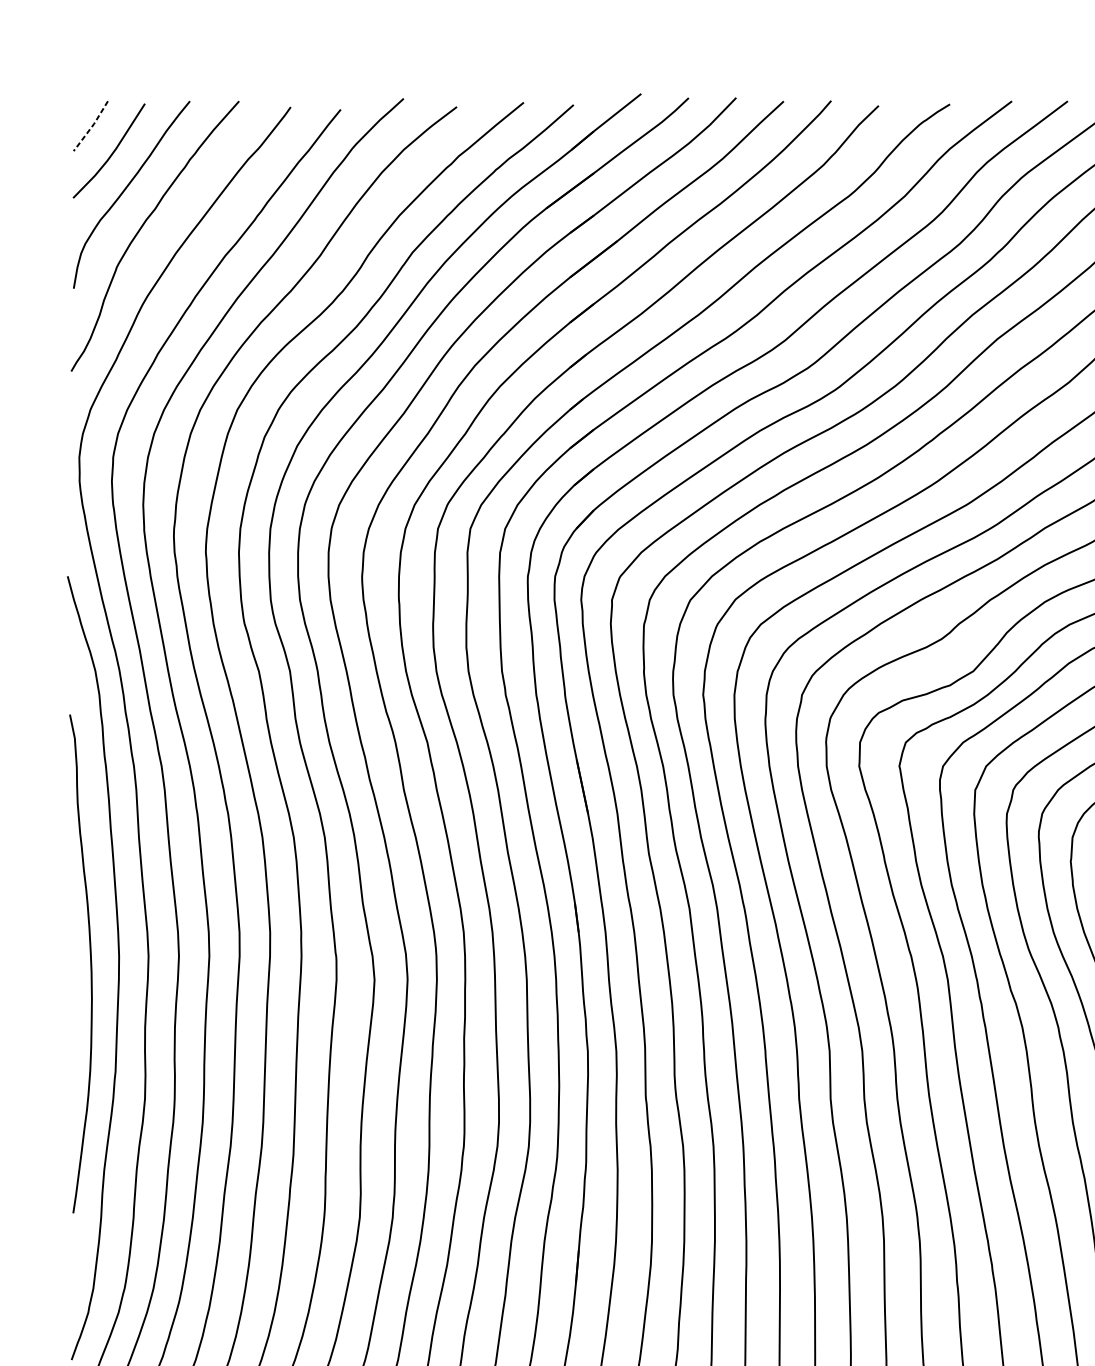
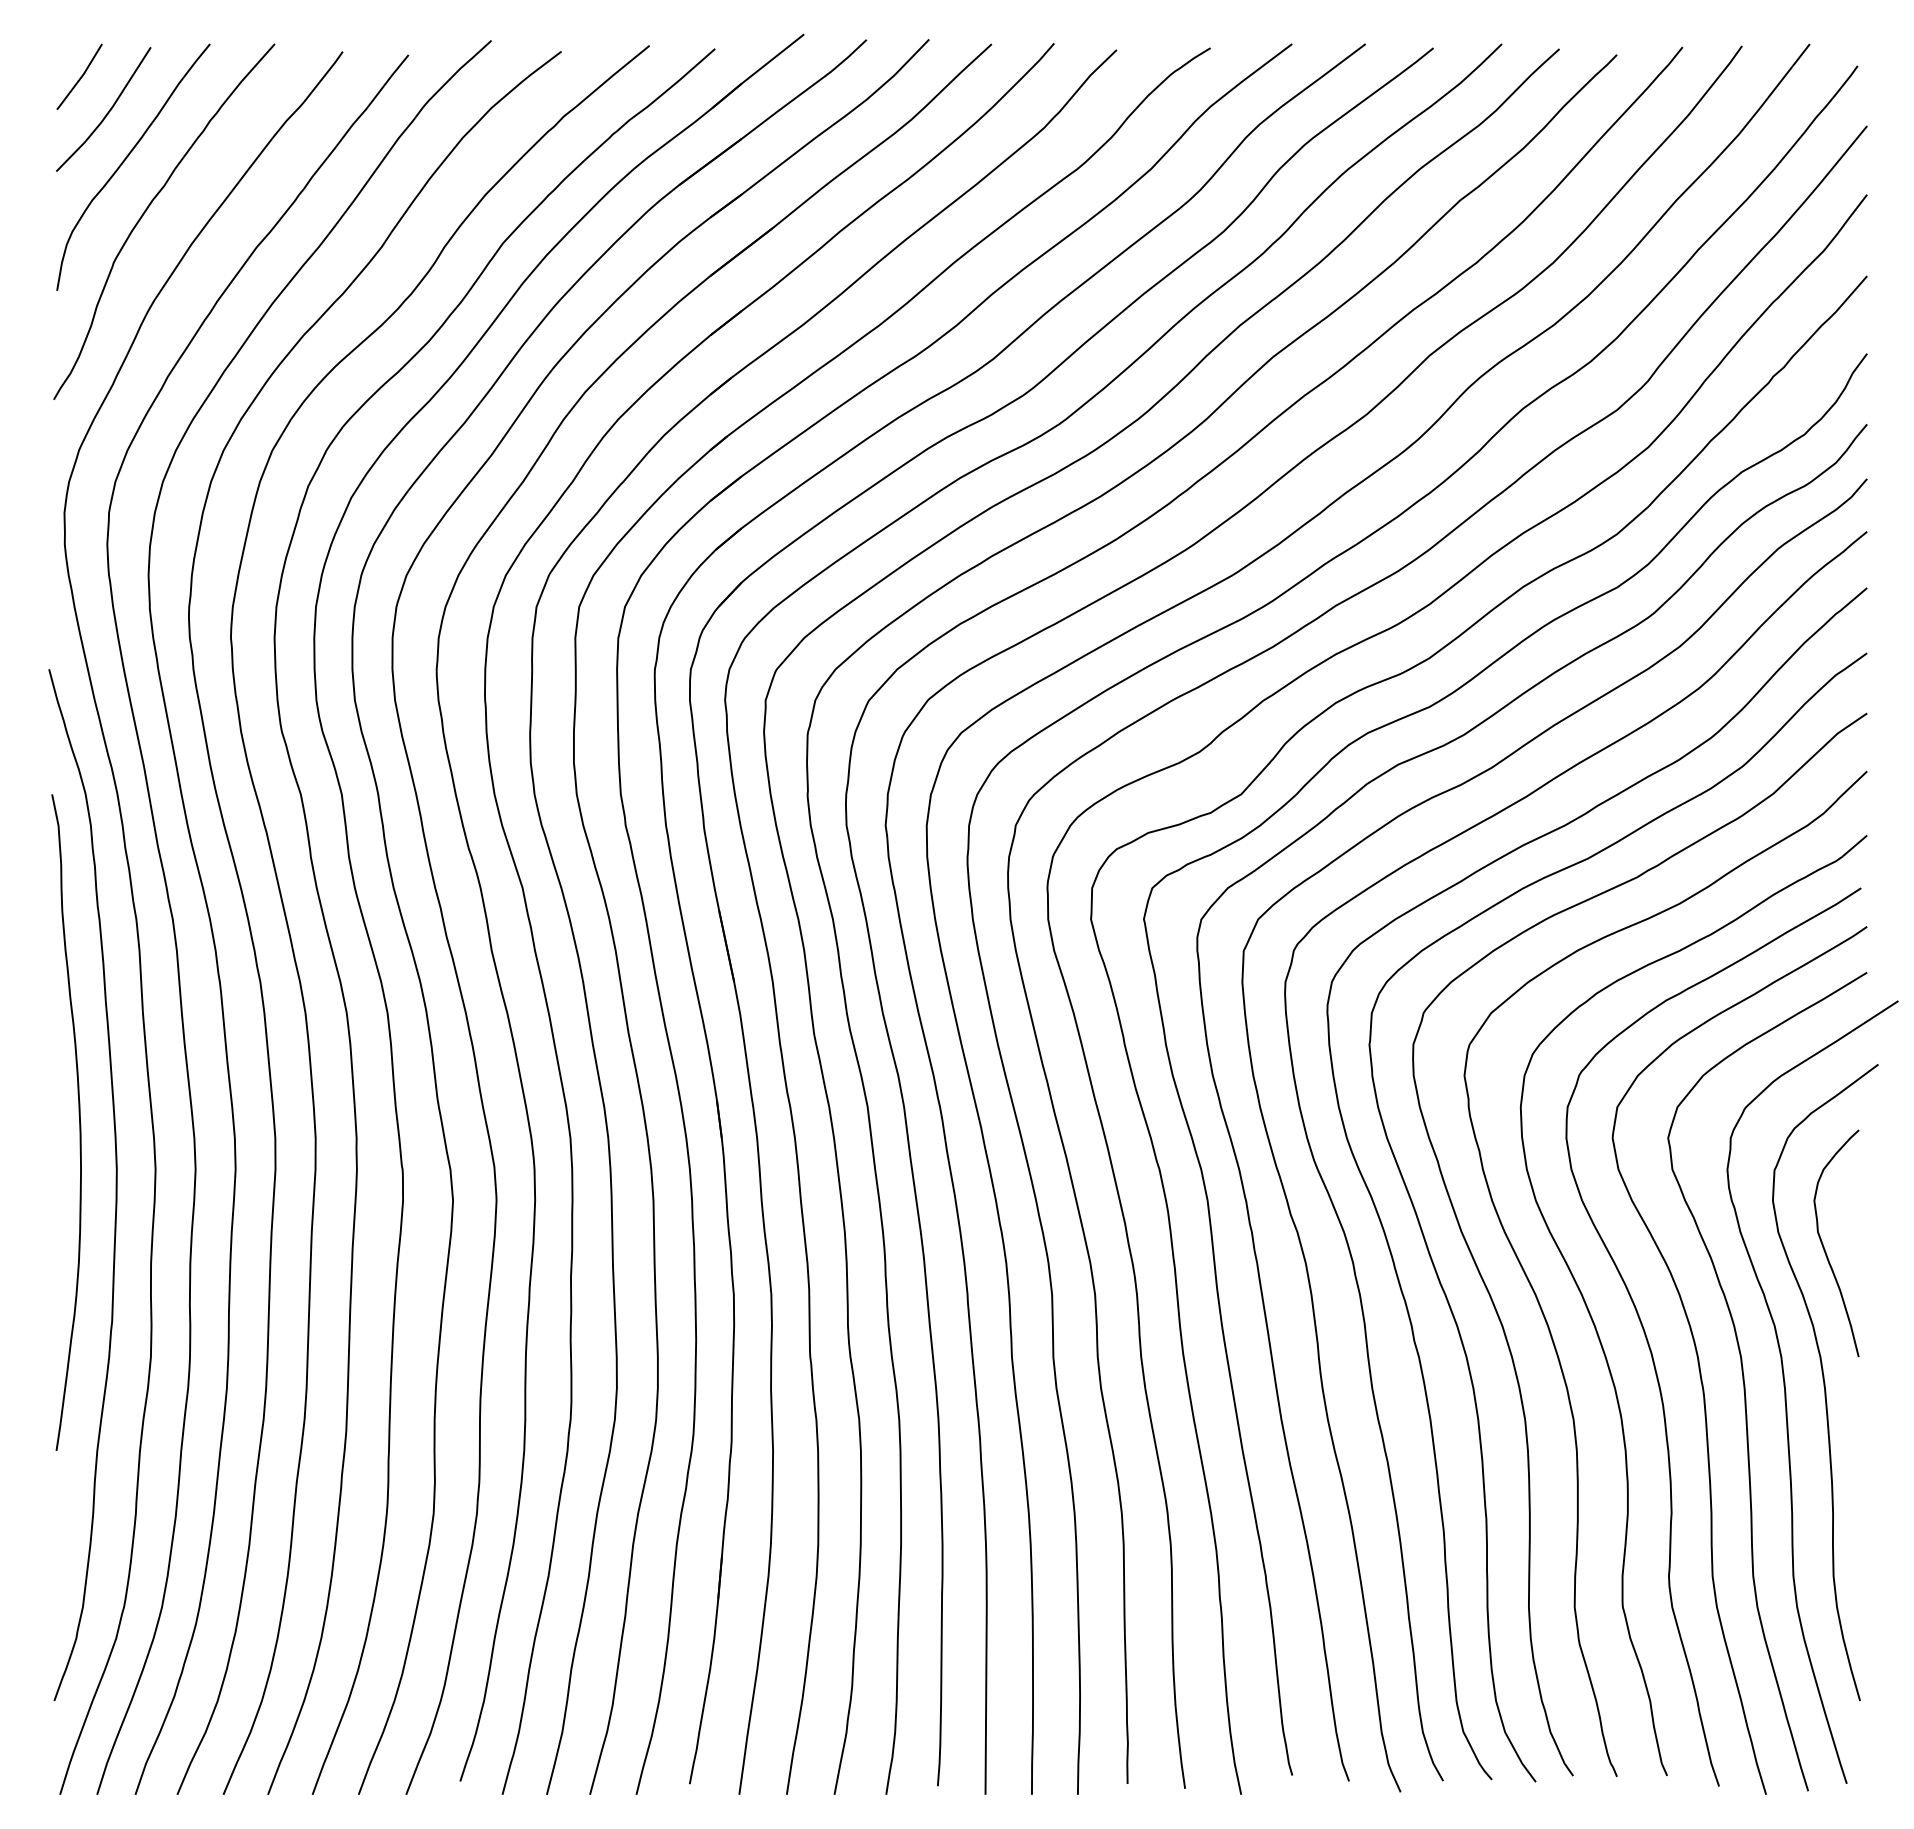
line: (91, 127) -> (80, 78), dashed -> solid
curve: (90, 963) -> (79, 1122), moved

